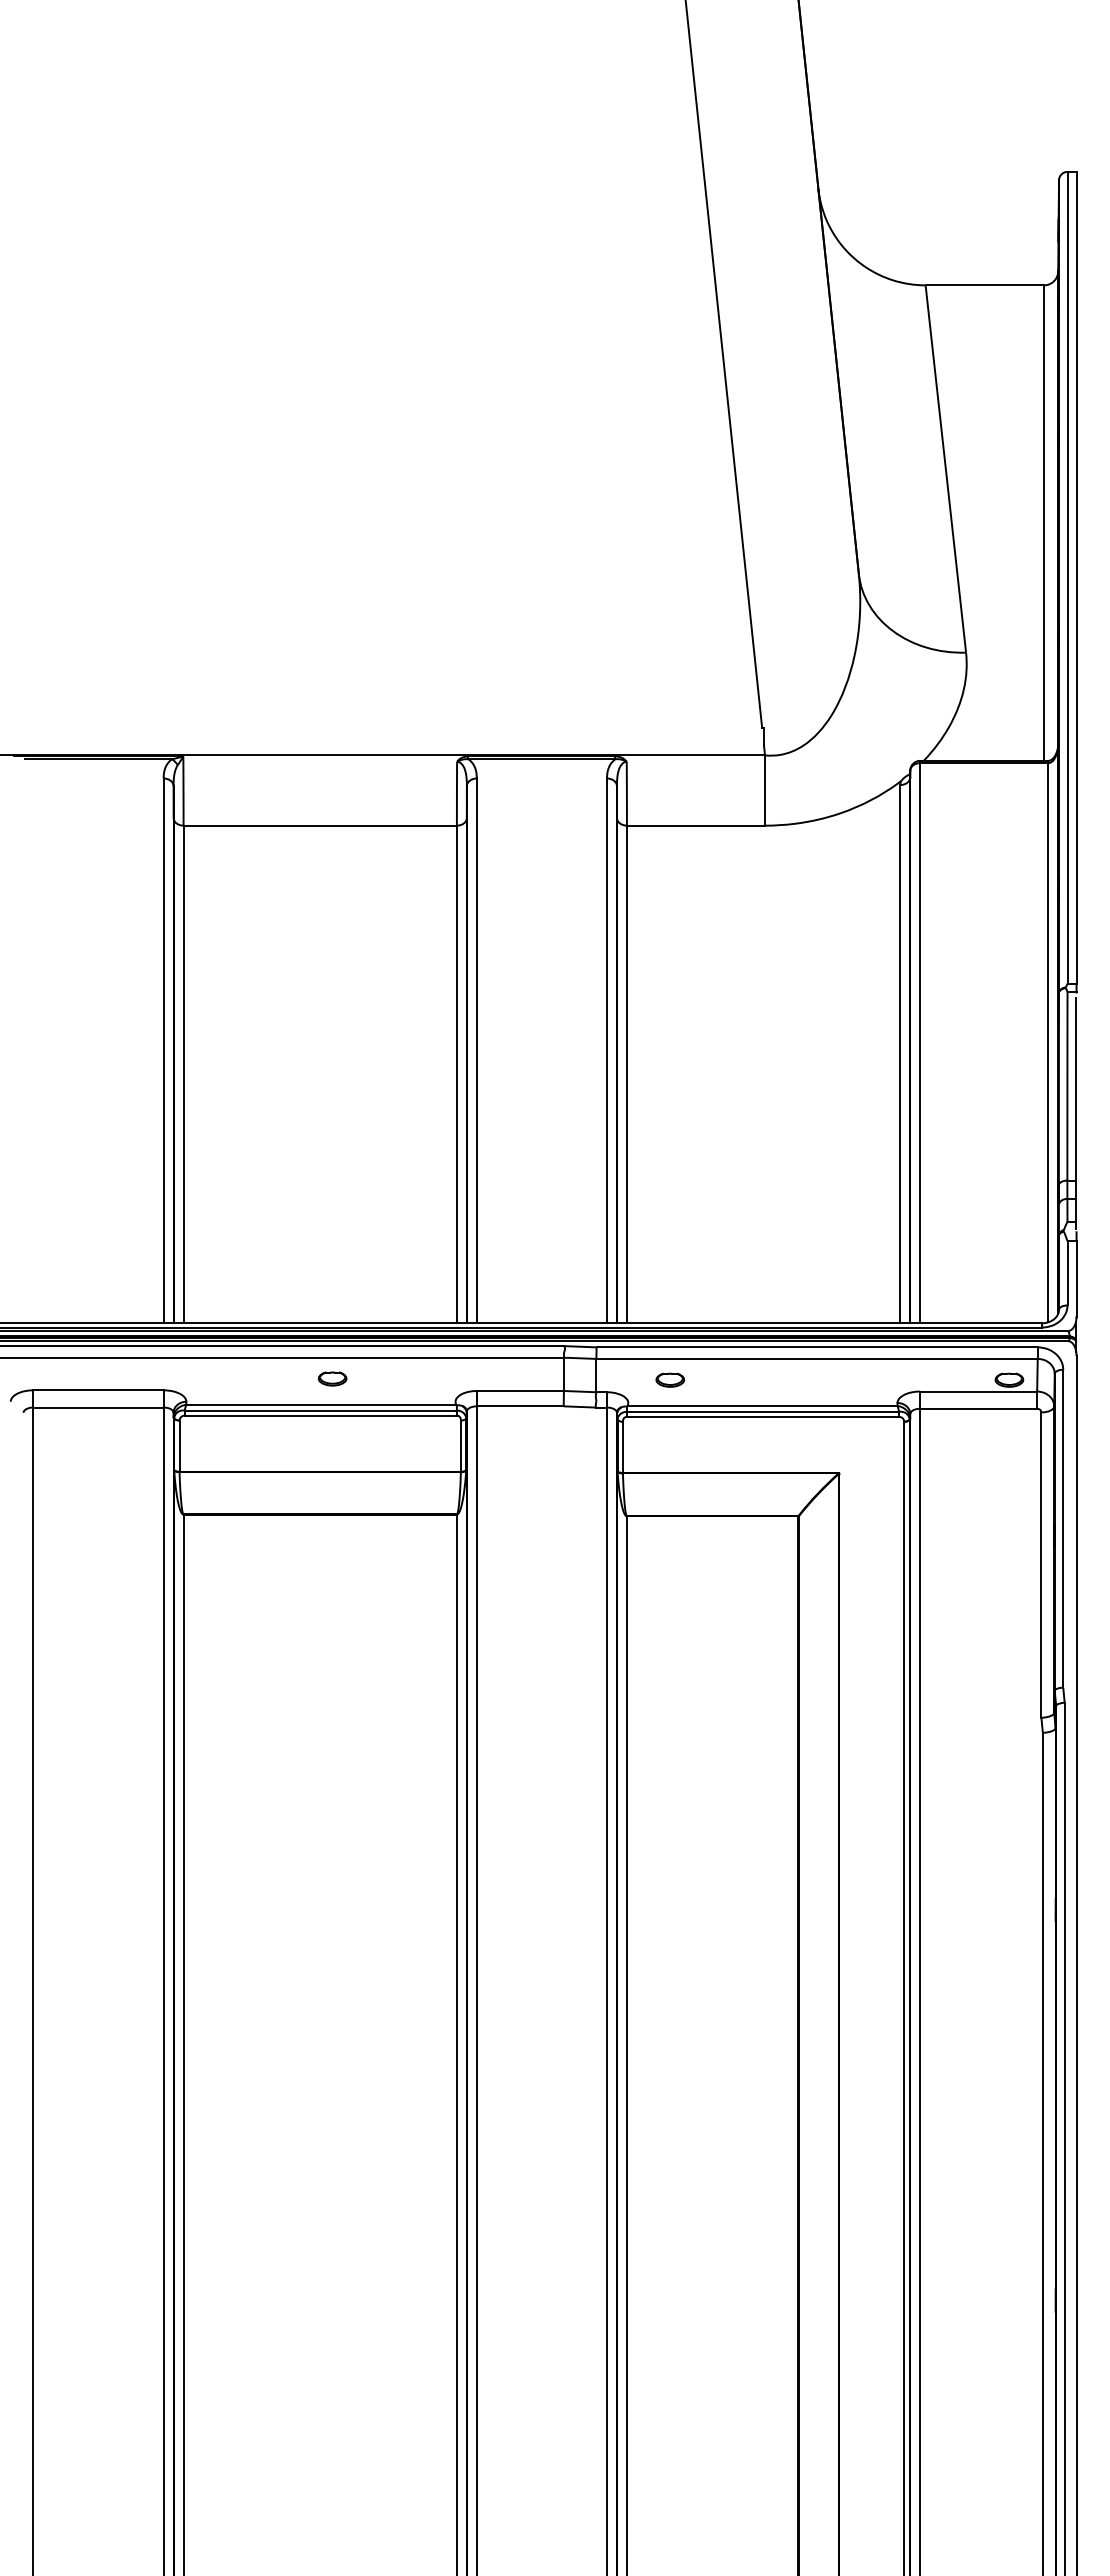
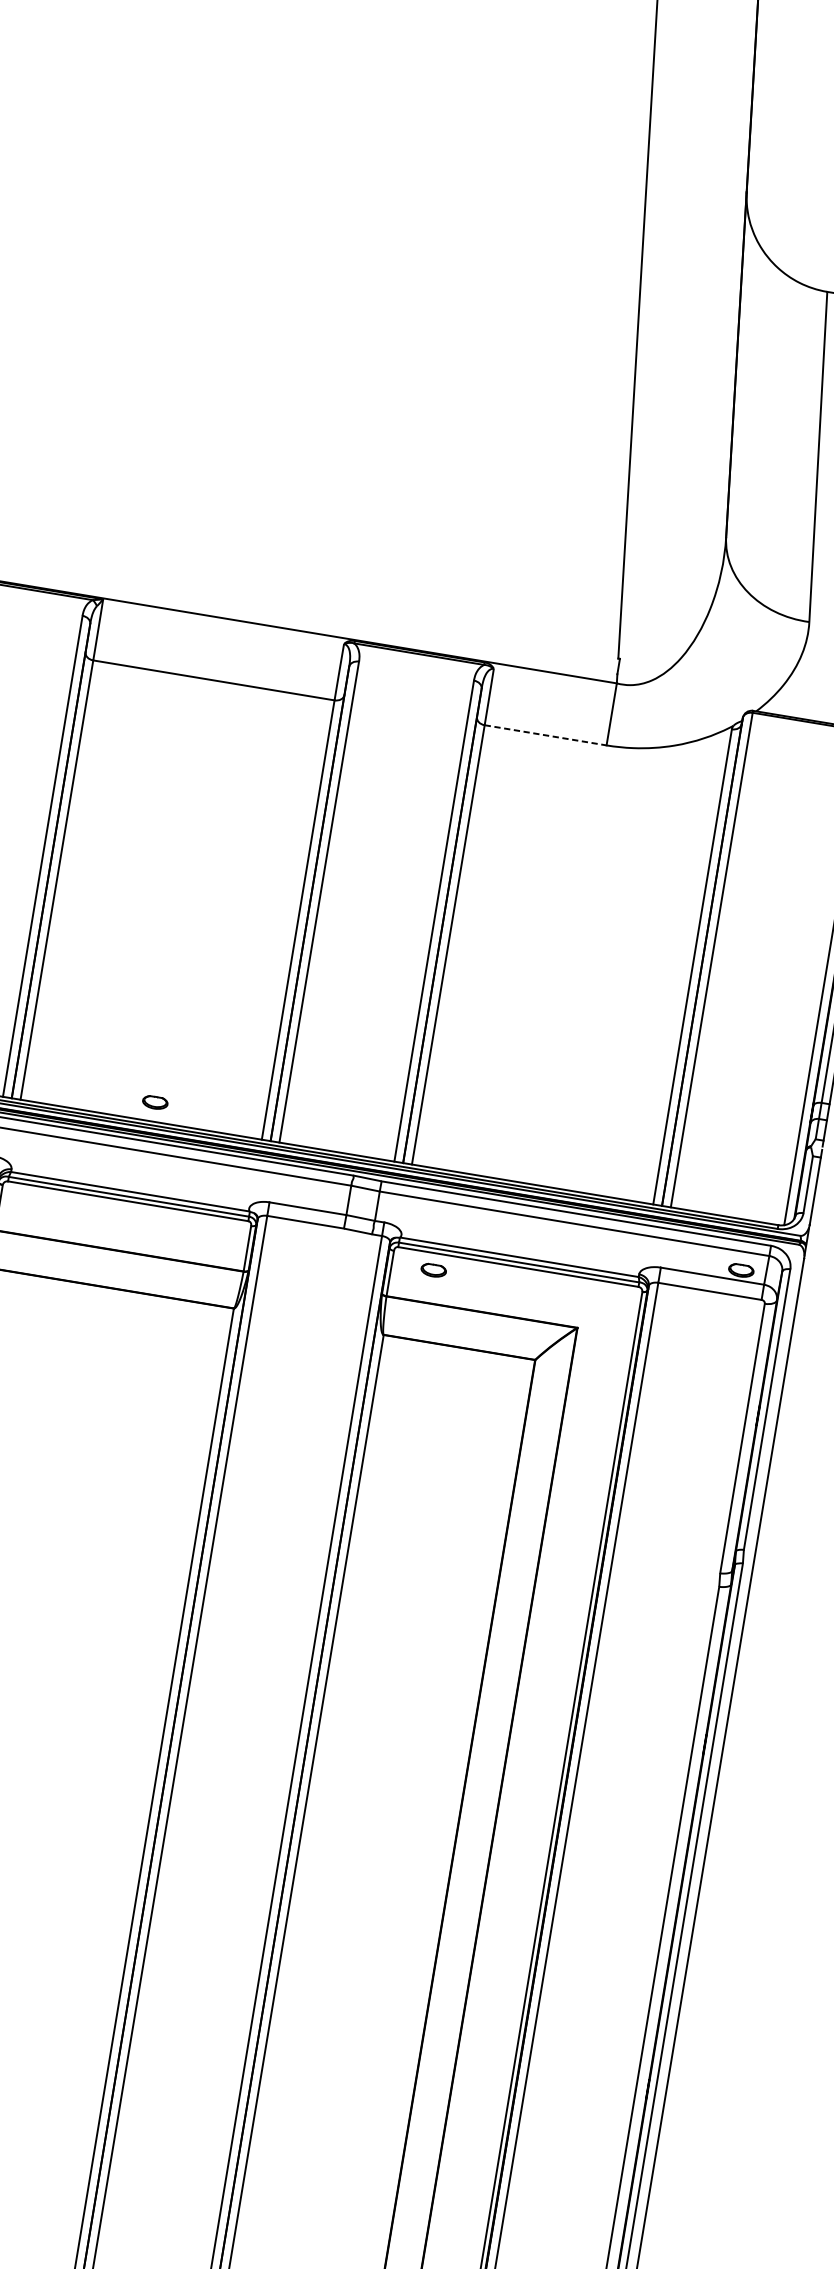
line: (696, 825) -> (546, 735), solid -> dashed
part: (332, 1378) -> (155, 1102), moved
part: (670, 1379) -> (434, 1269), moved

